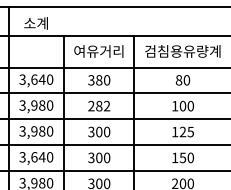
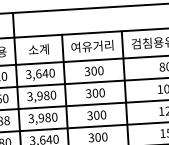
text: (35, 23) -> (38, 49), moved
text: (99, 80) -> (94, 71), 380 -> 300
text: (99, 106) -> (95, 93), 282 -> 300

